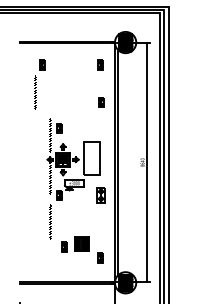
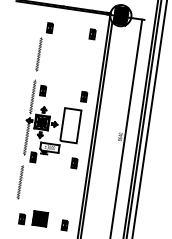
part: (39, 84) -> (44, 46), moved
part: (101, 102) -> (84, 97), moved
part: (101, 195) -> (74, 163), size x0.62
part: (75, 244) -> (33, 218), moved

